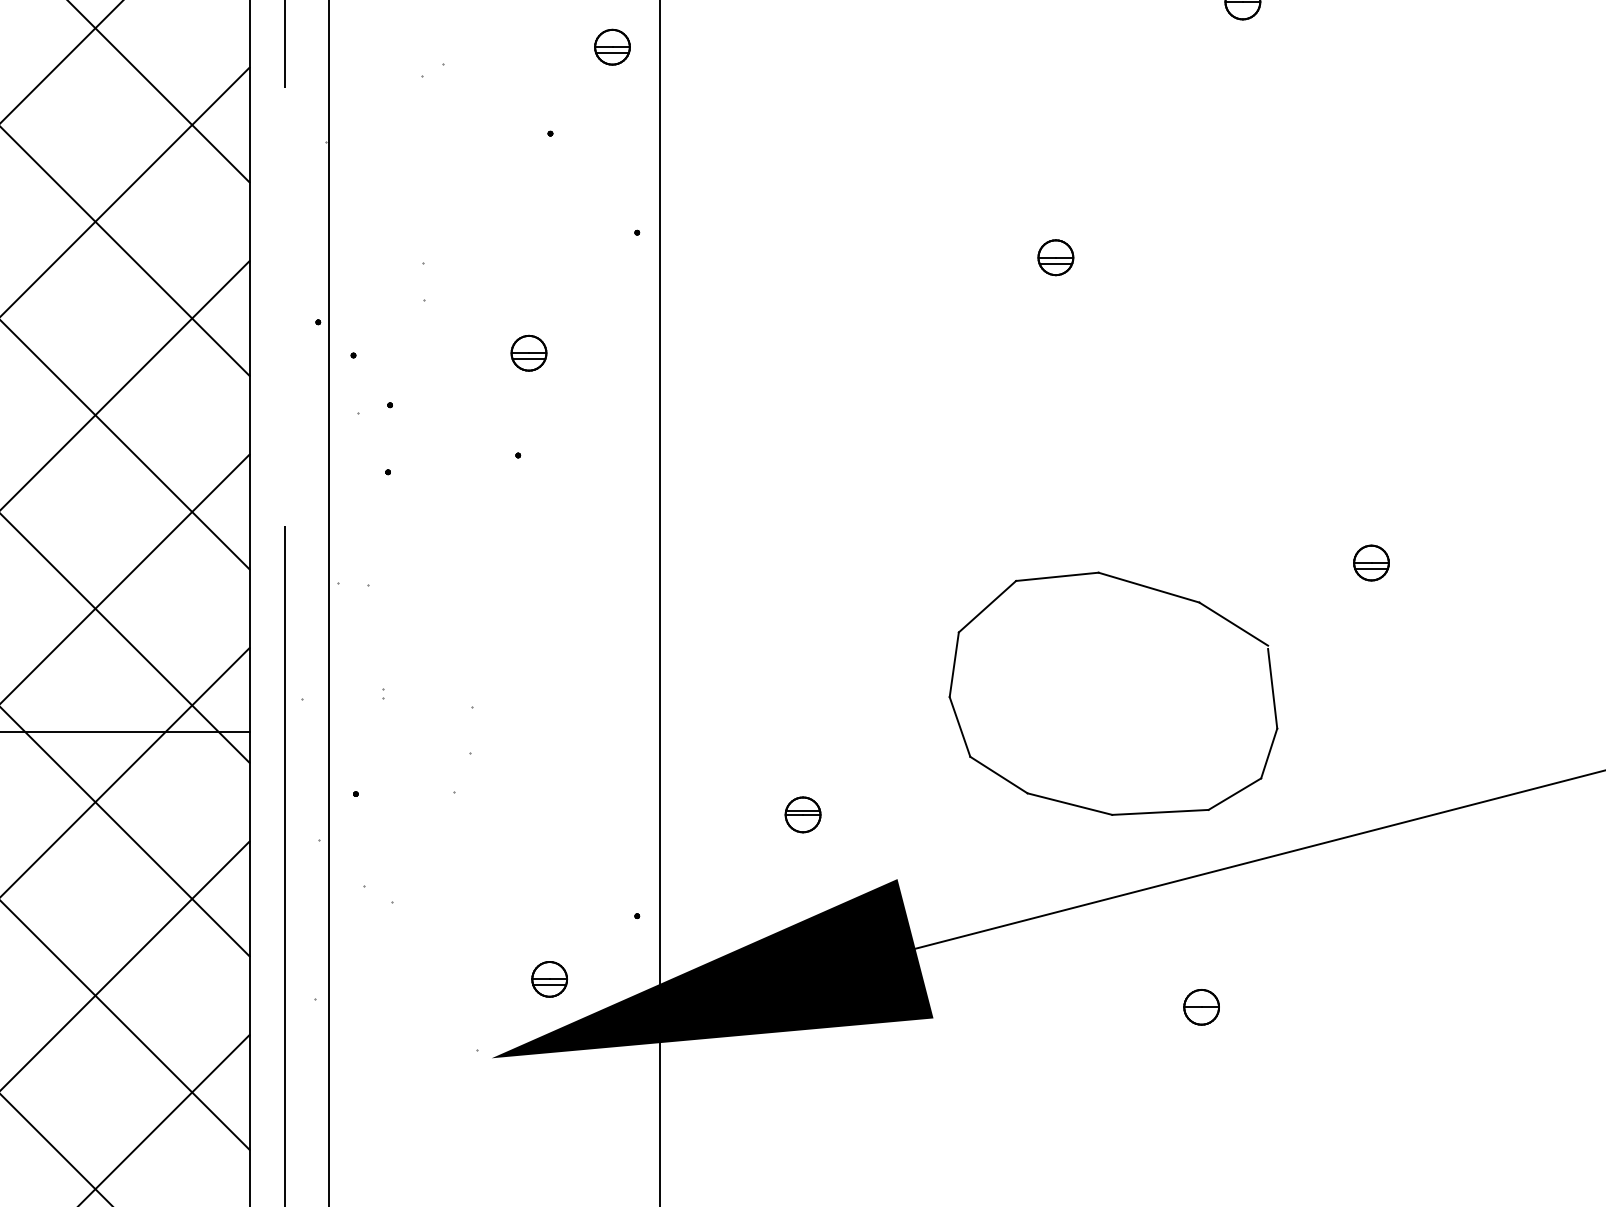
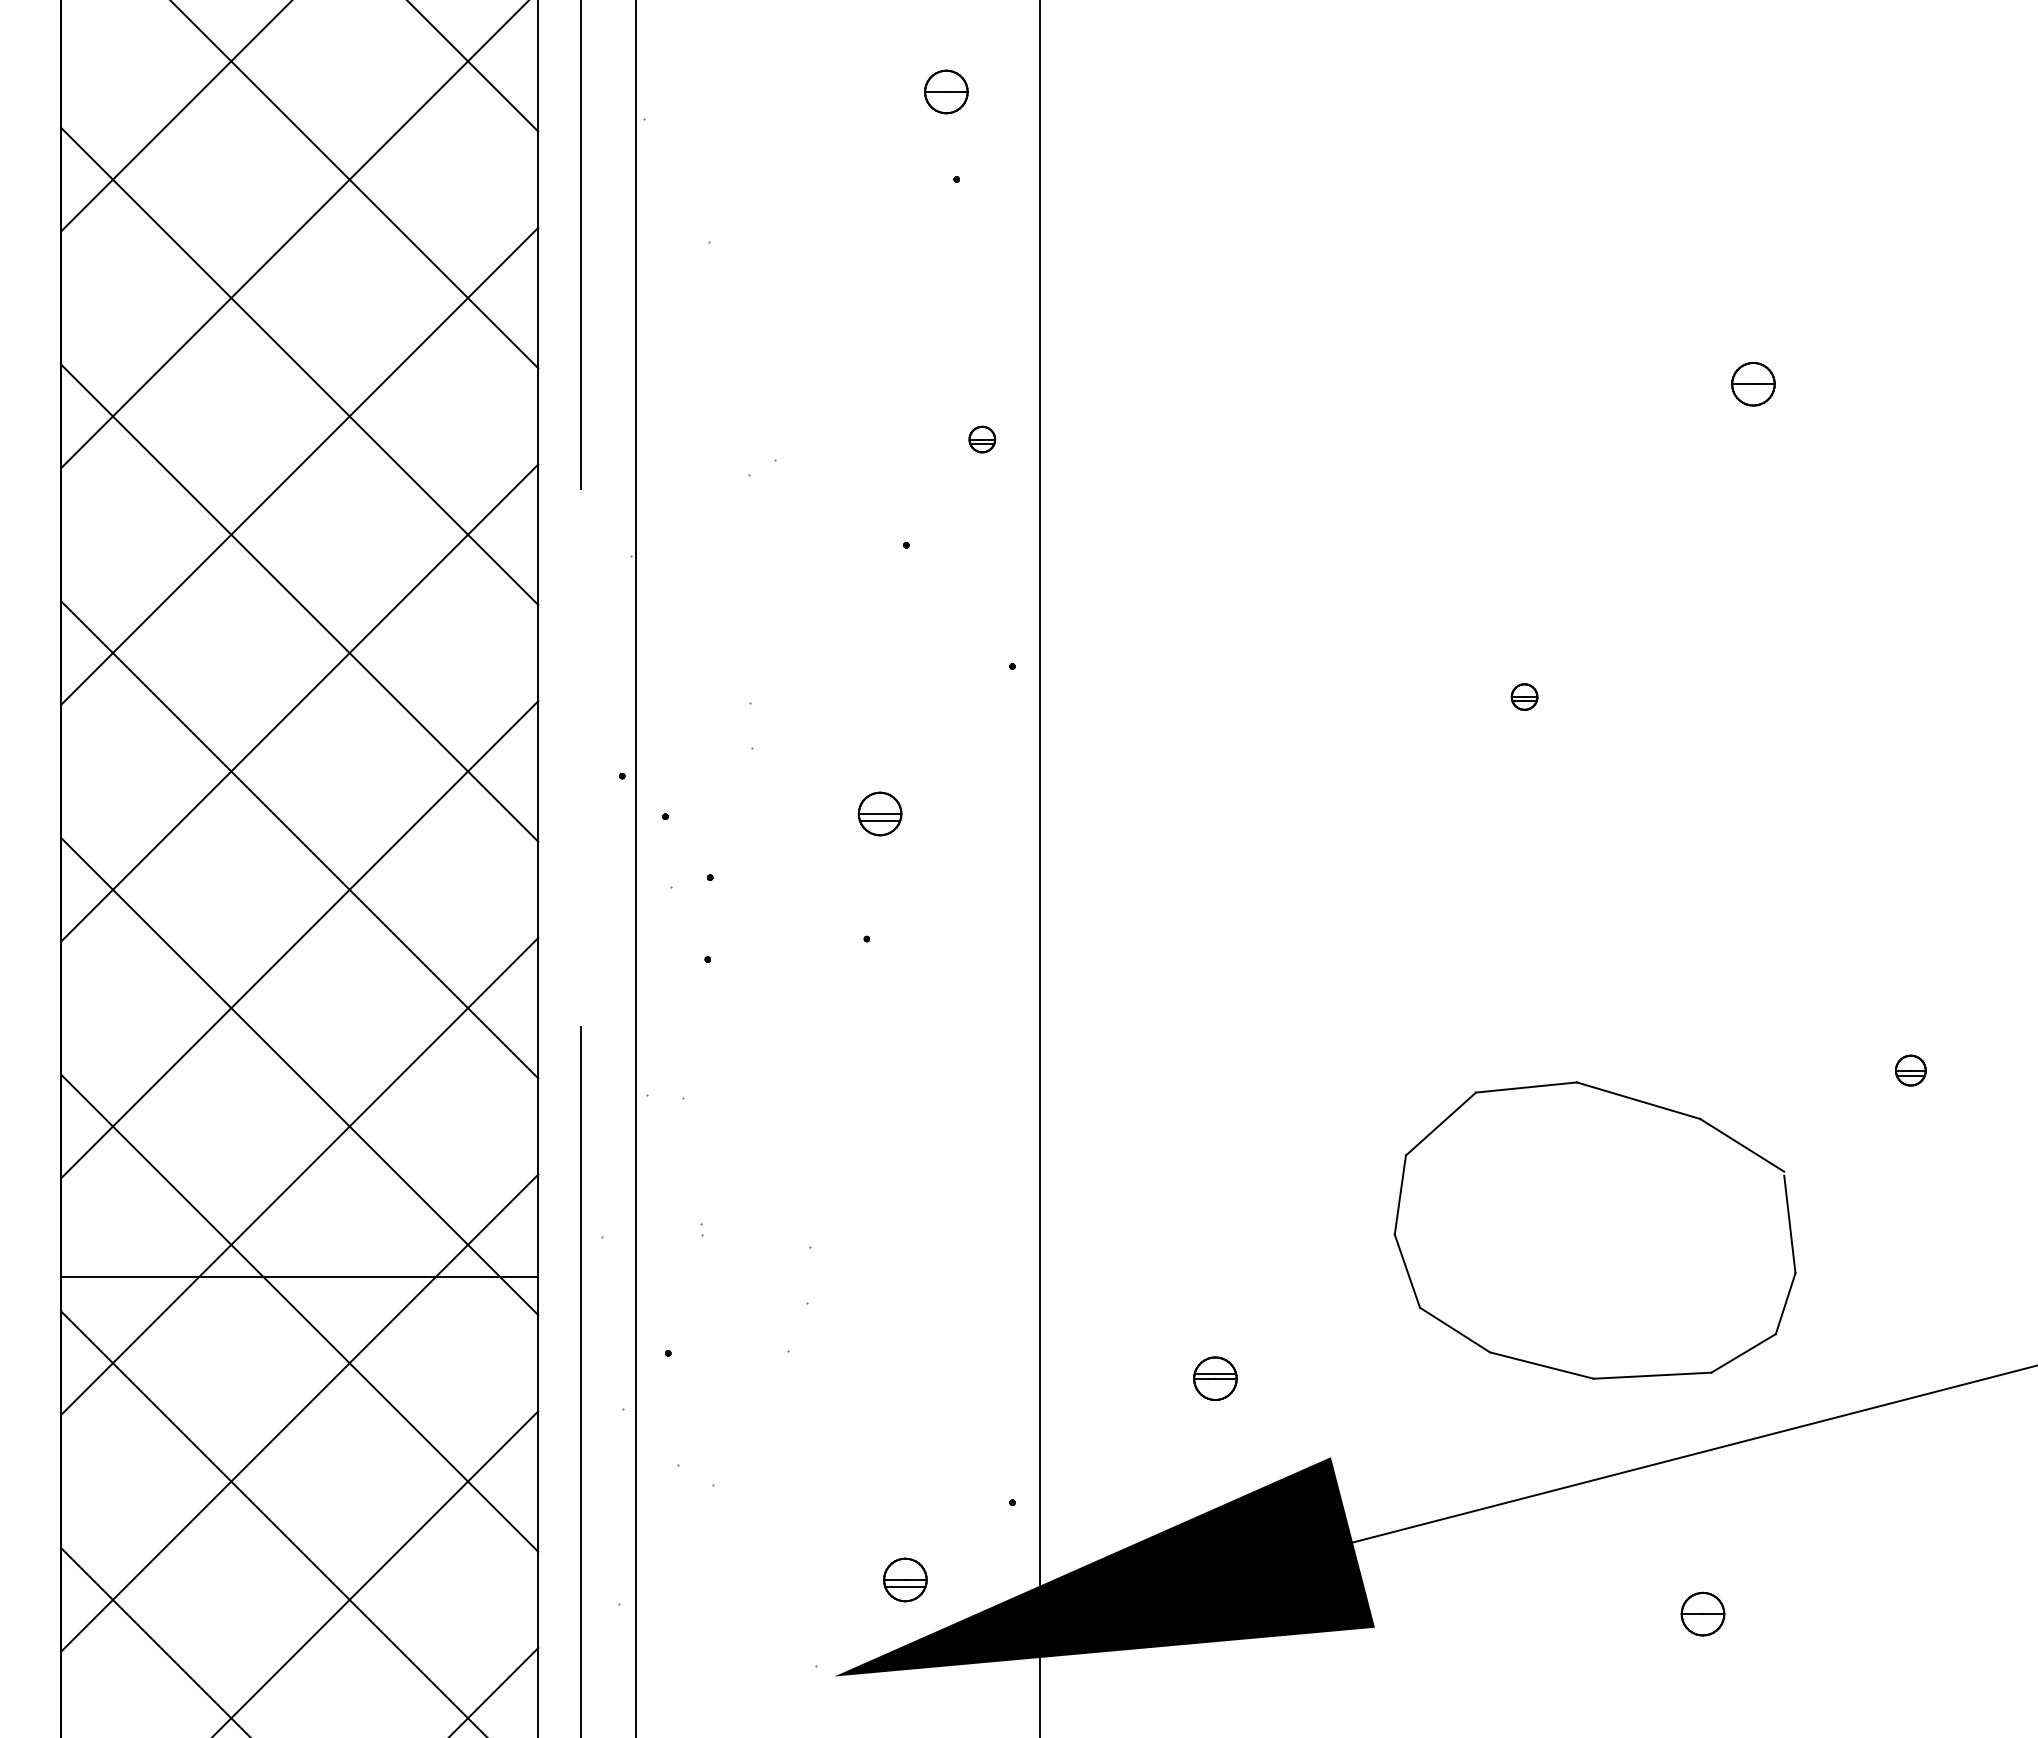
part: (612, 47) -> (982, 439), size x0.6
part: (1055, 257) -> (1524, 696), size x0.6
part: (1371, 562) -> (1910, 1070), size x0.7

